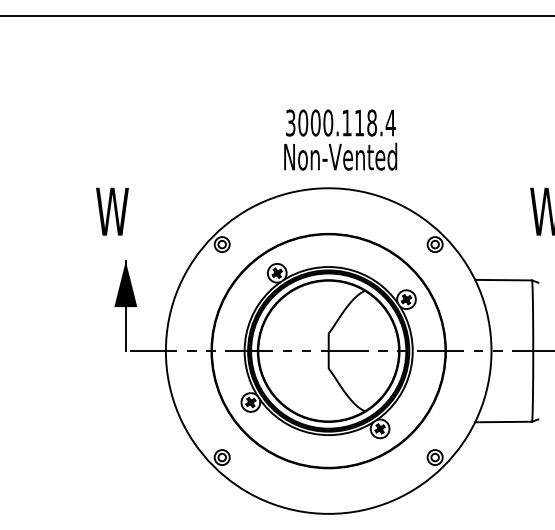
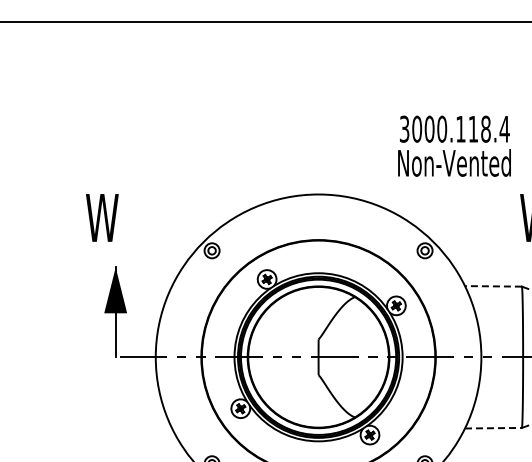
text: (340, 139) -> (454, 145), moved
line: (503, 280) -> (493, 286), solid -> dashed
line: (504, 422) -> (494, 428), solid -> dashed

